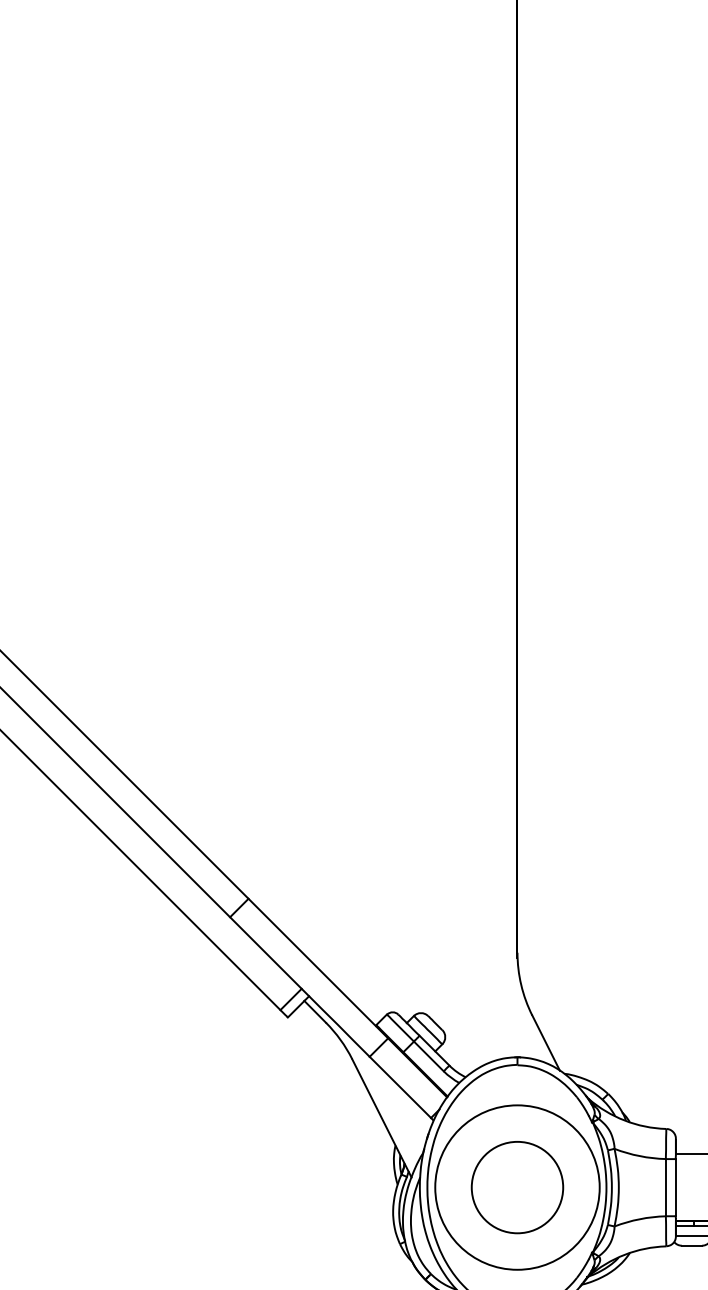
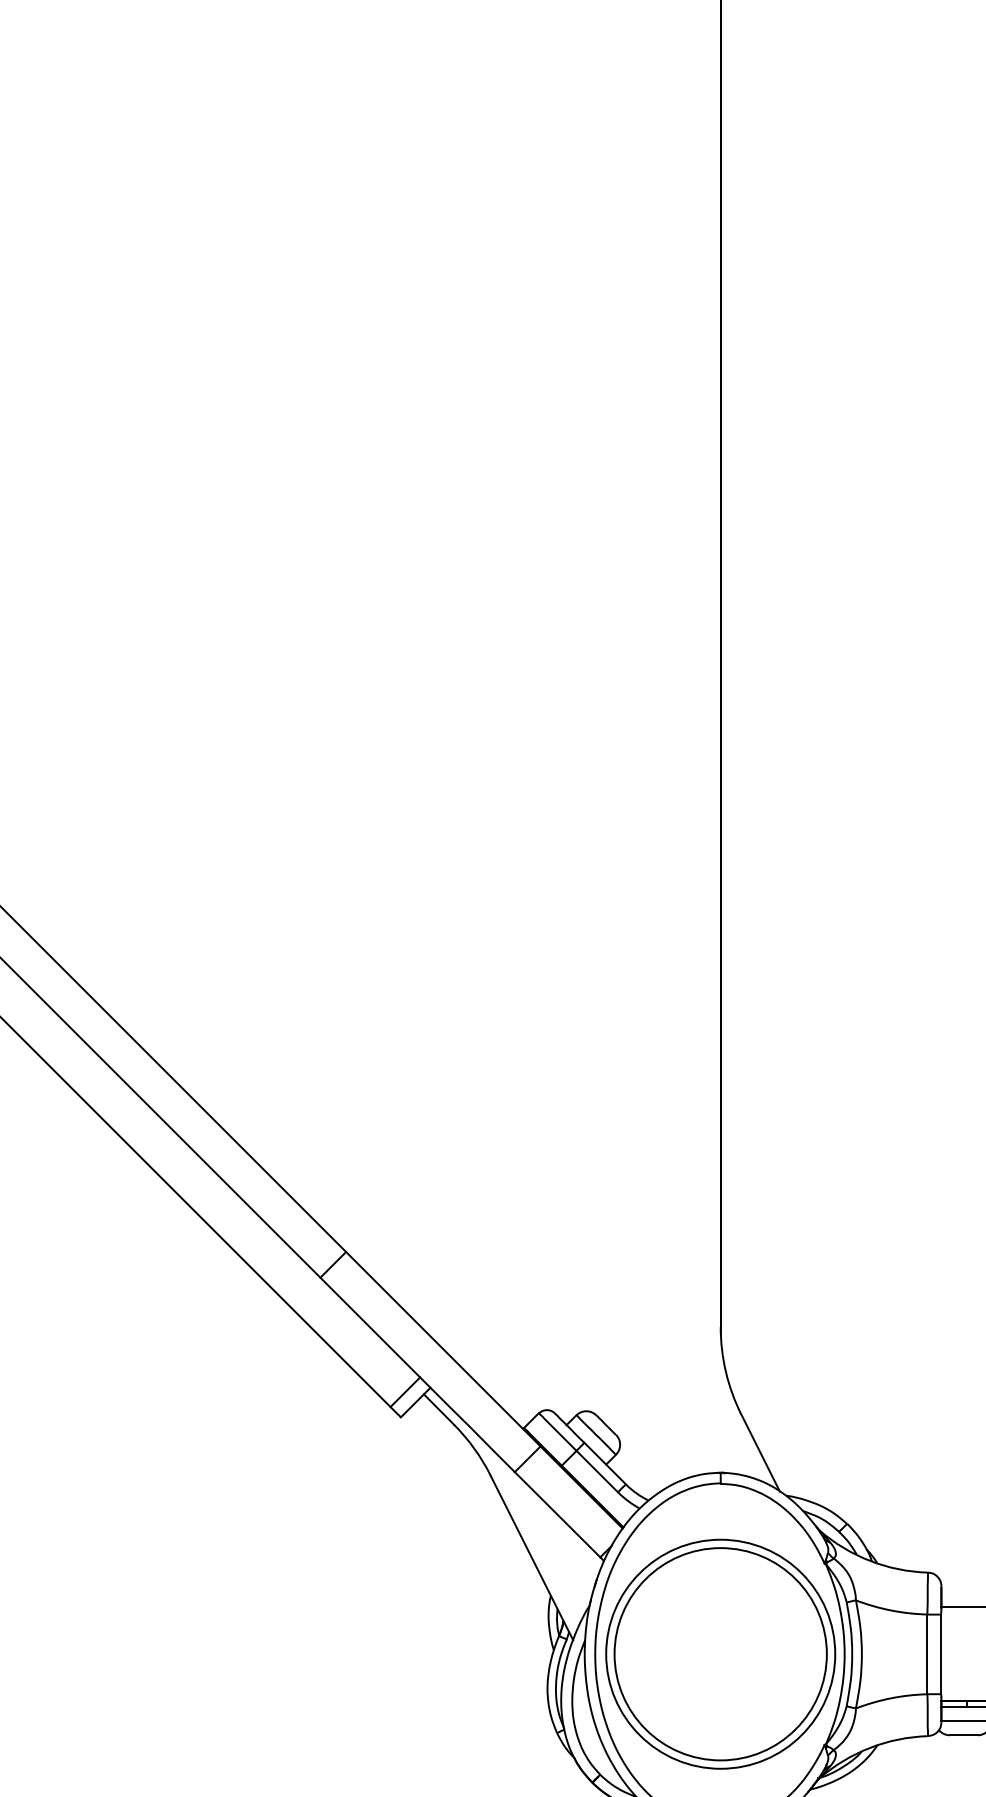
circle: (517, 1187) -> (720, 1654), size x1.67

